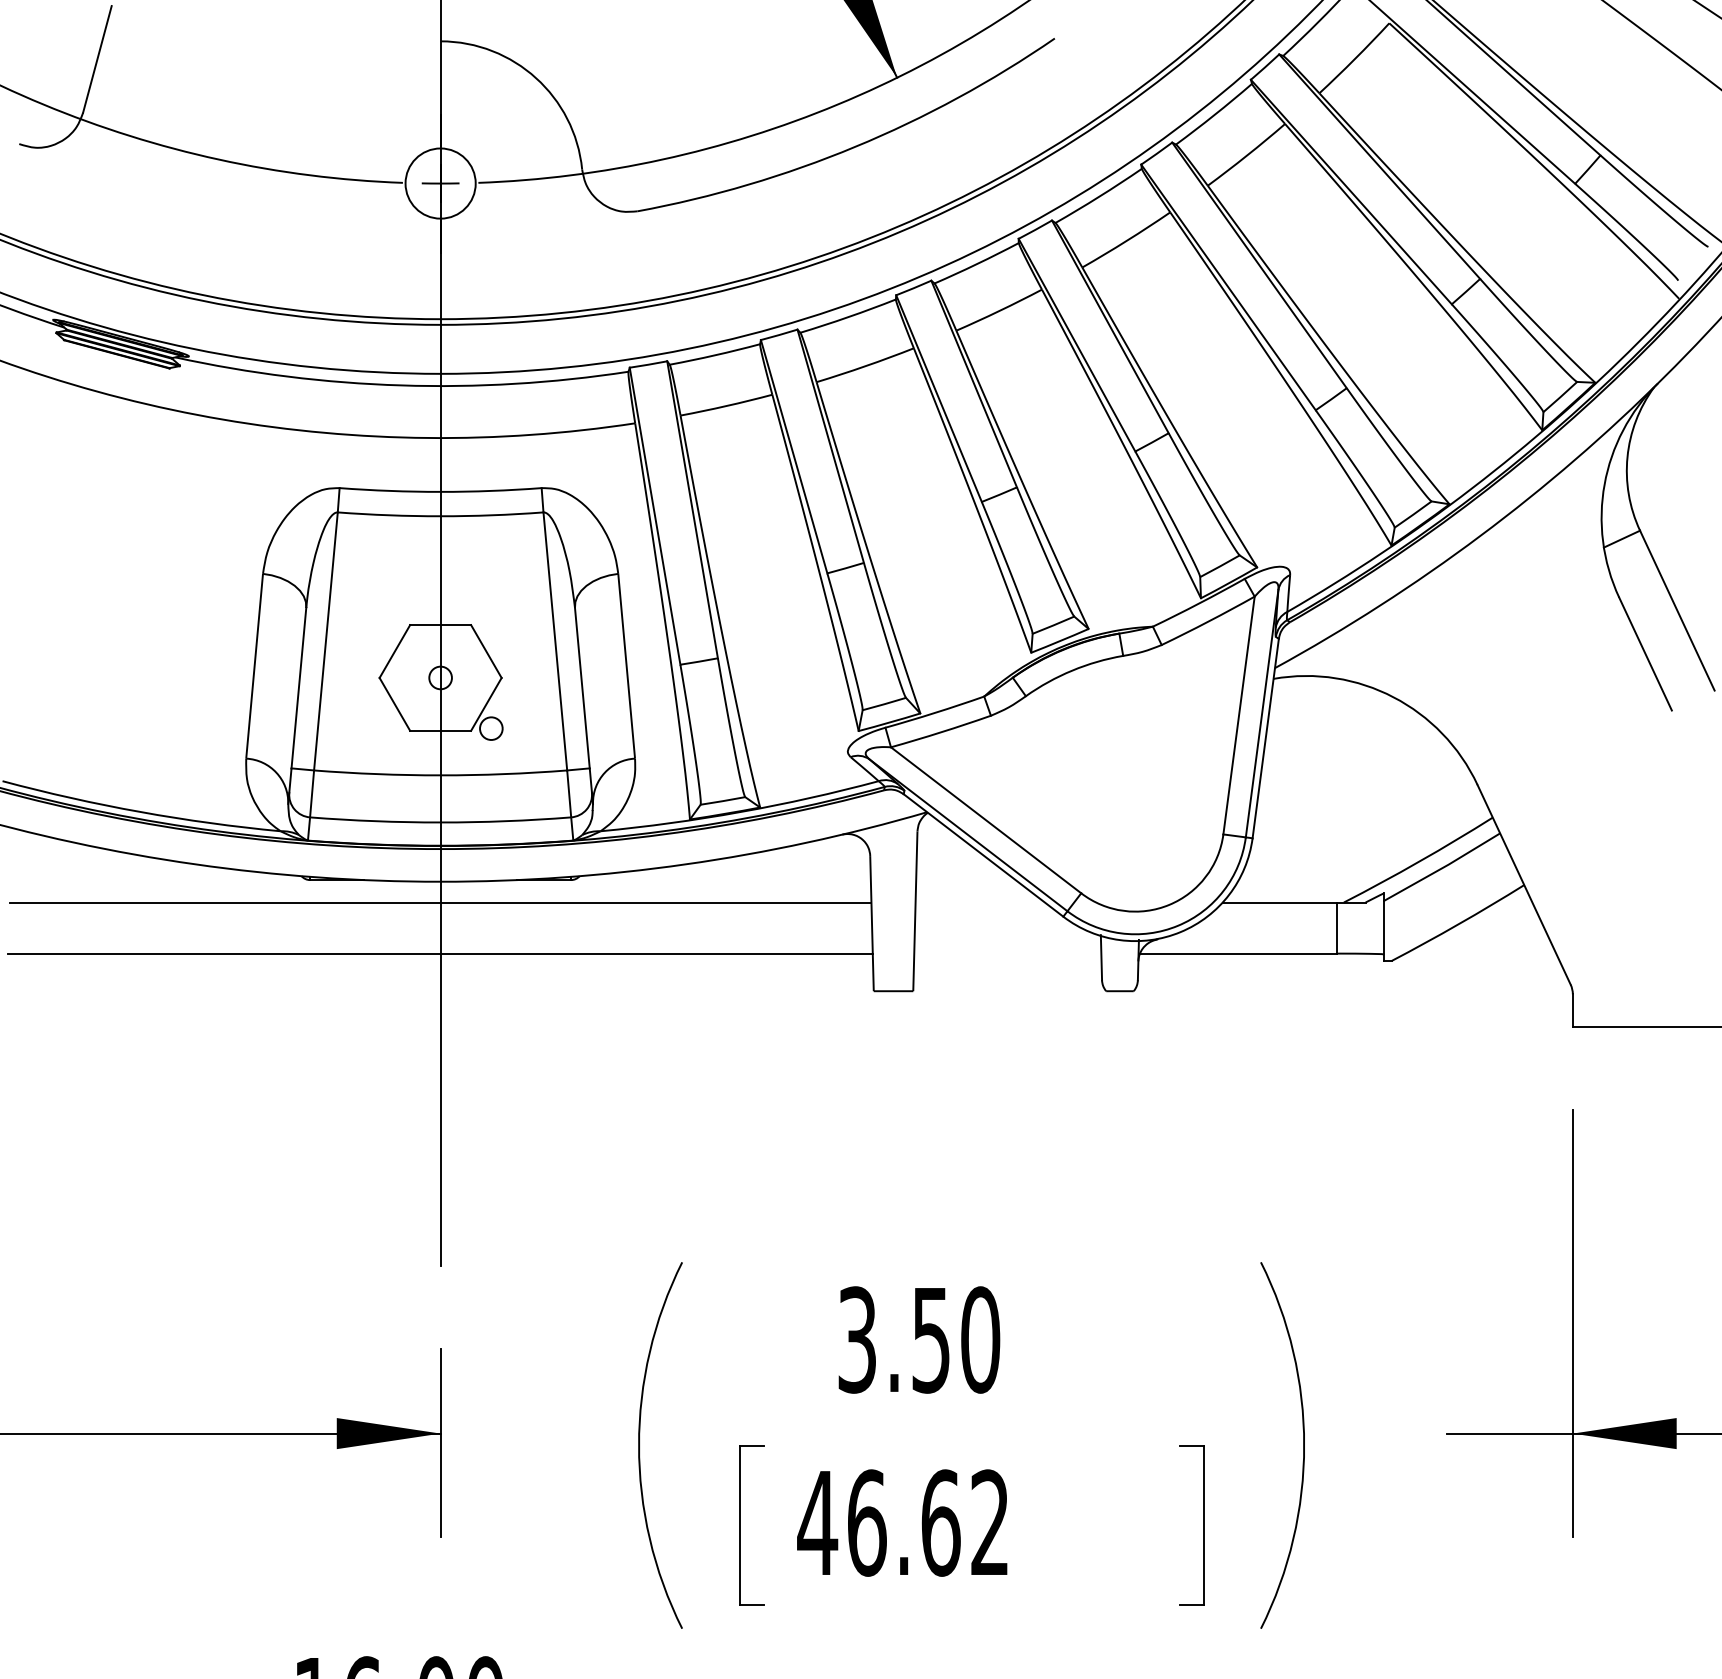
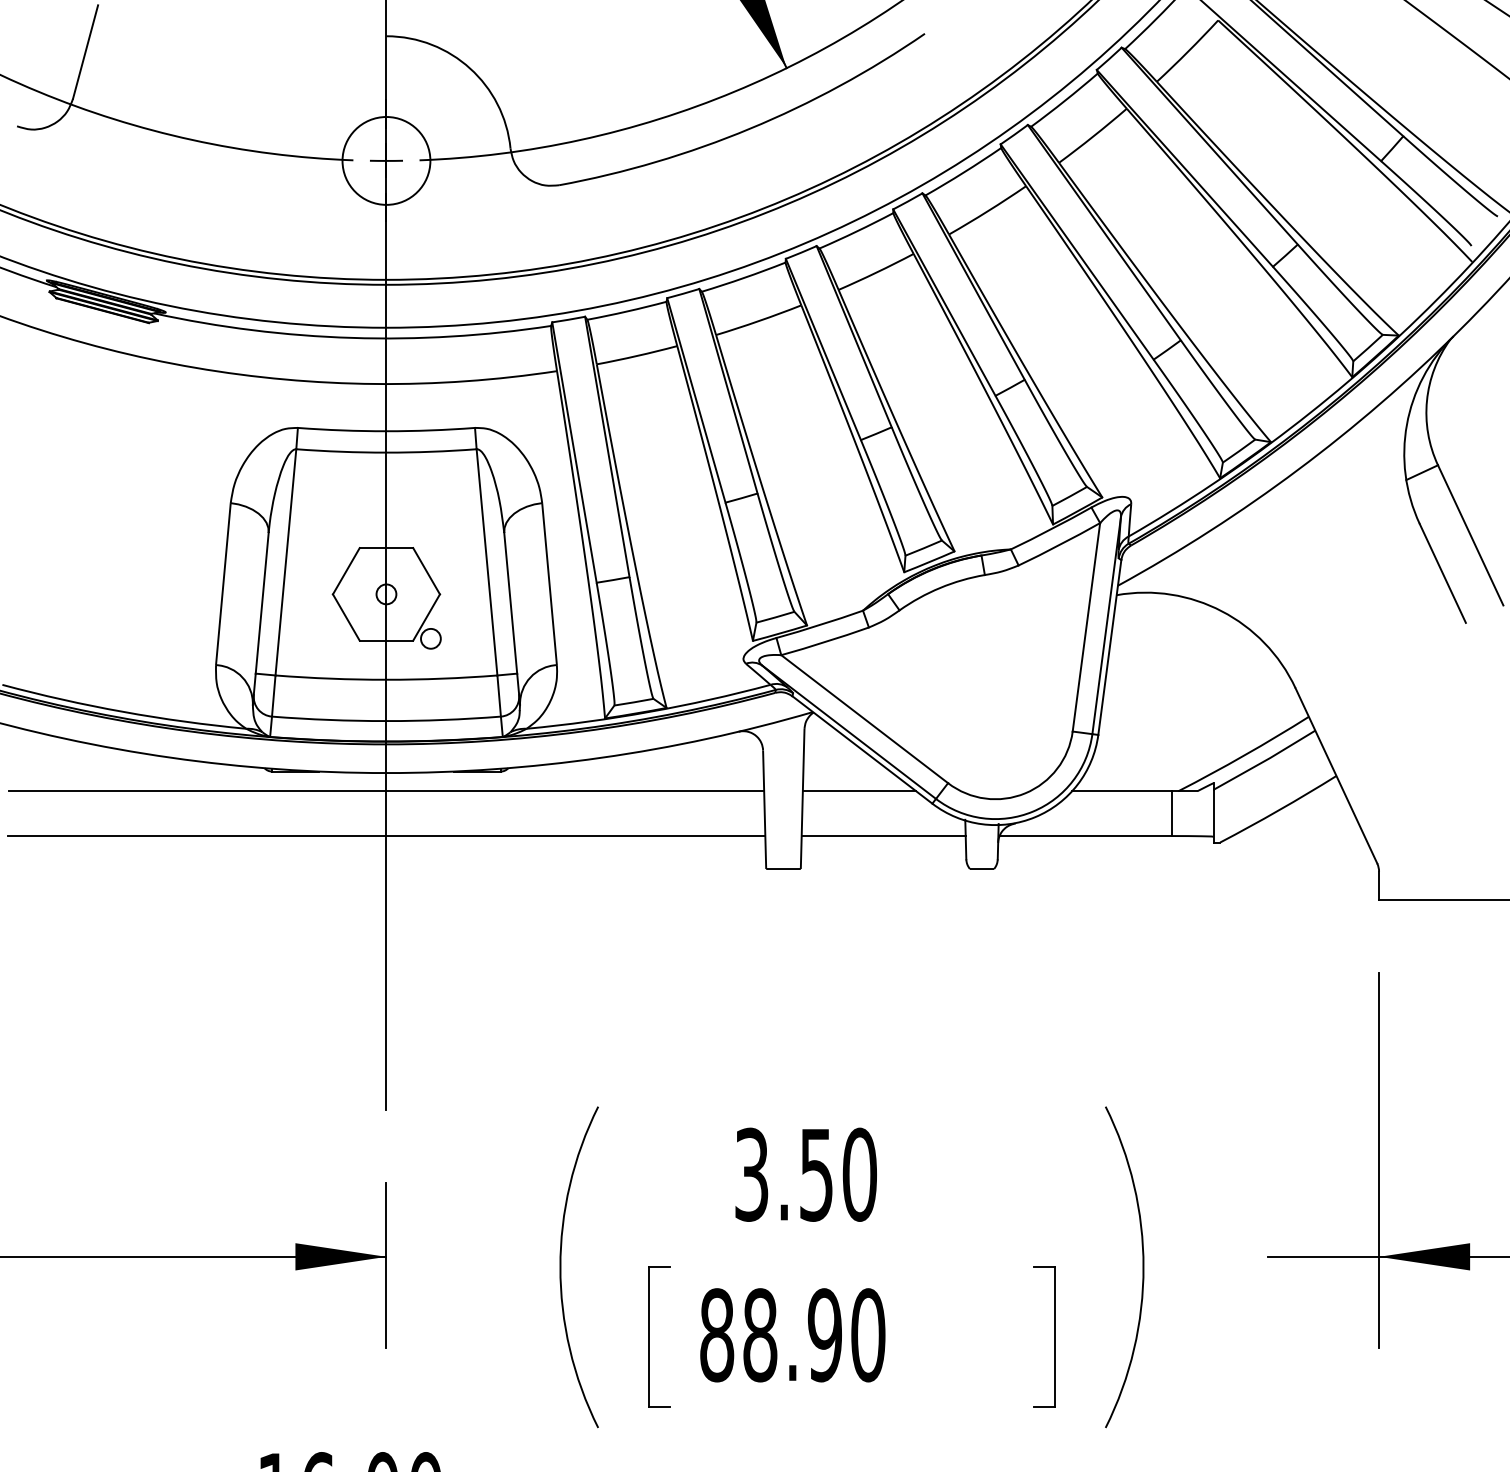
circle: (440, 183) -> (386, 160), size x1.43
line: (979, 902) -> (858, 791), added
line: (1007, 953) -> (883, 835), added
text: (903, 1522) -> (792, 1334), 46.62 -> 88.90

